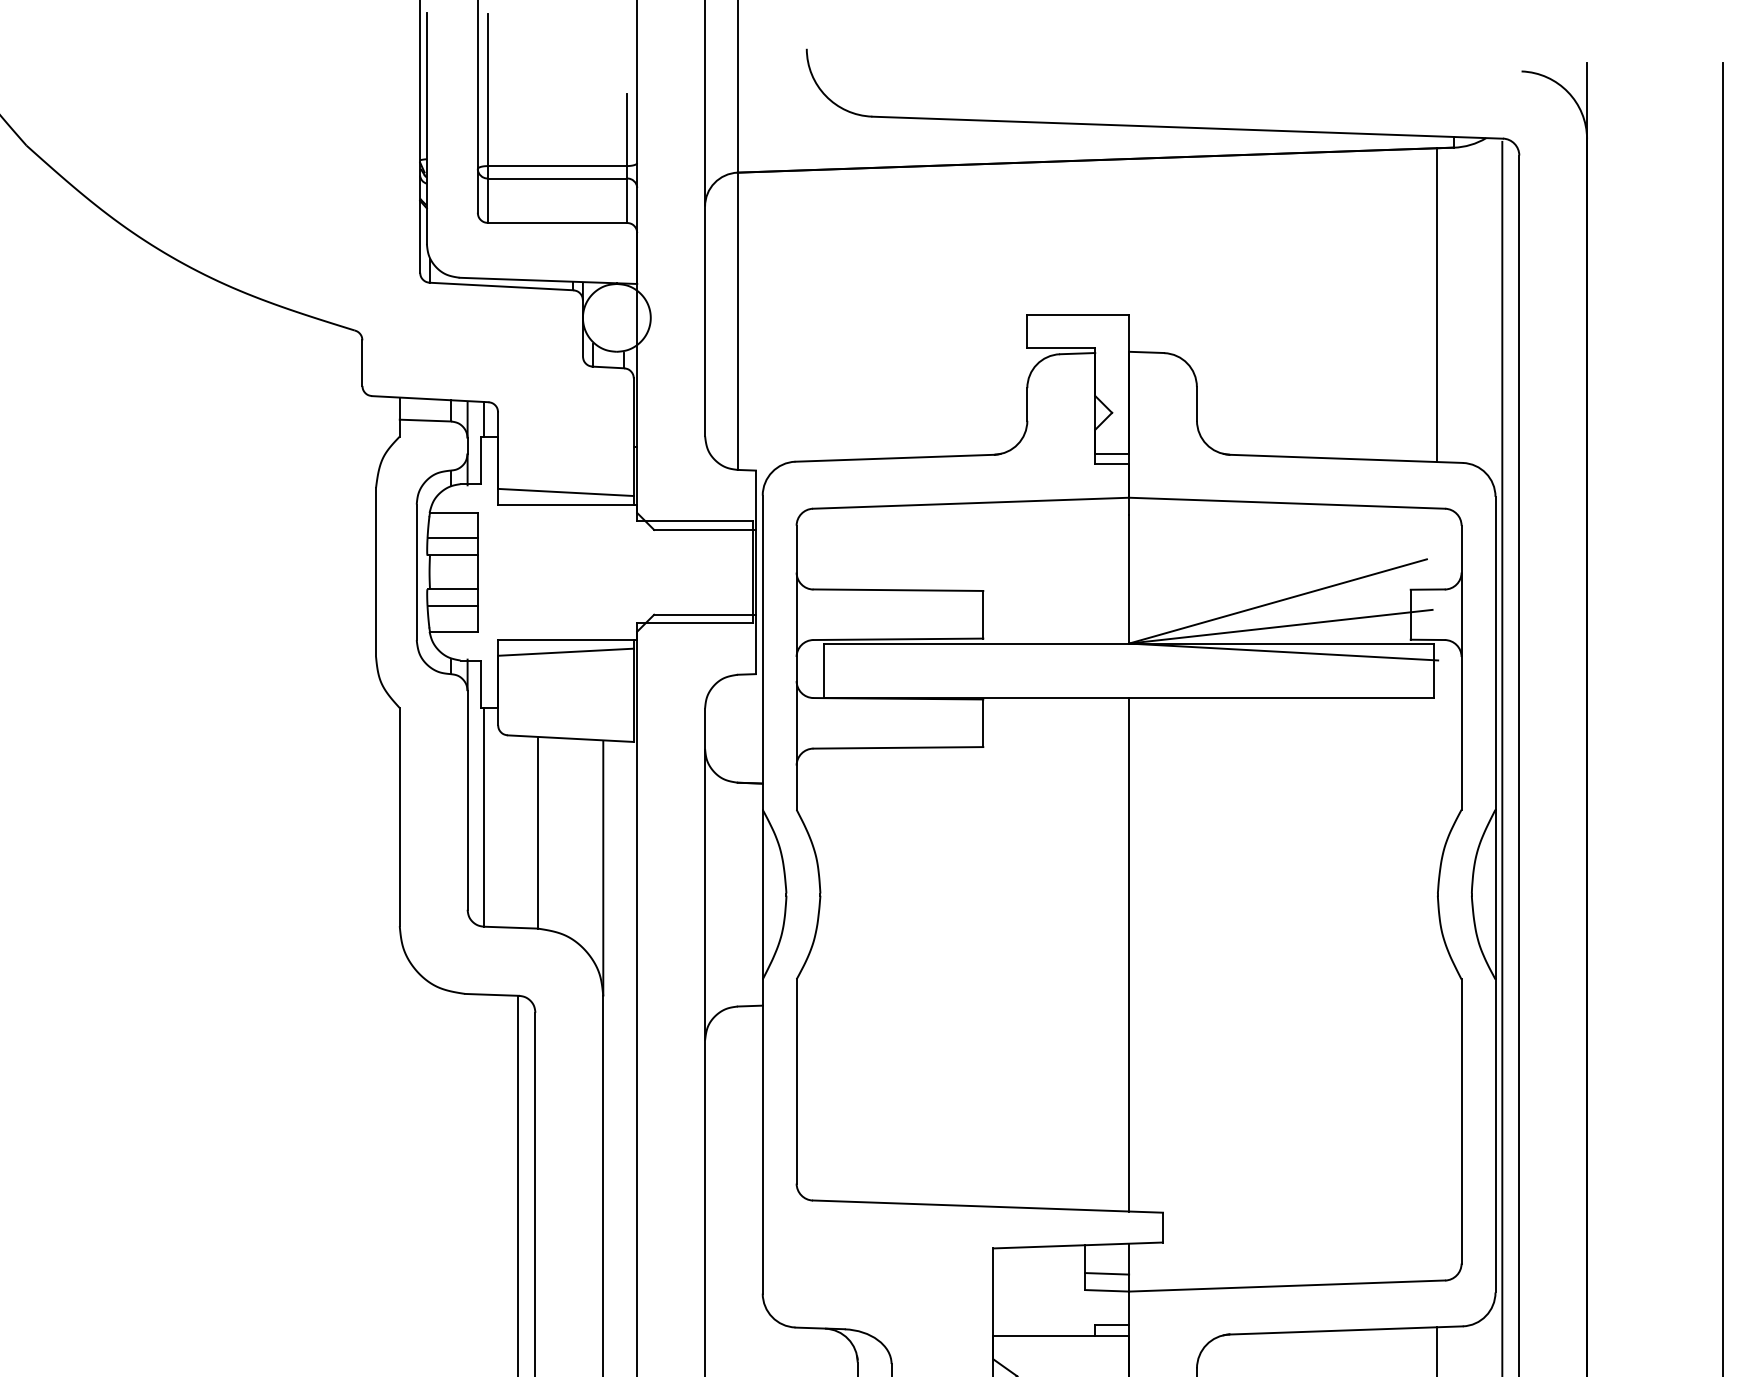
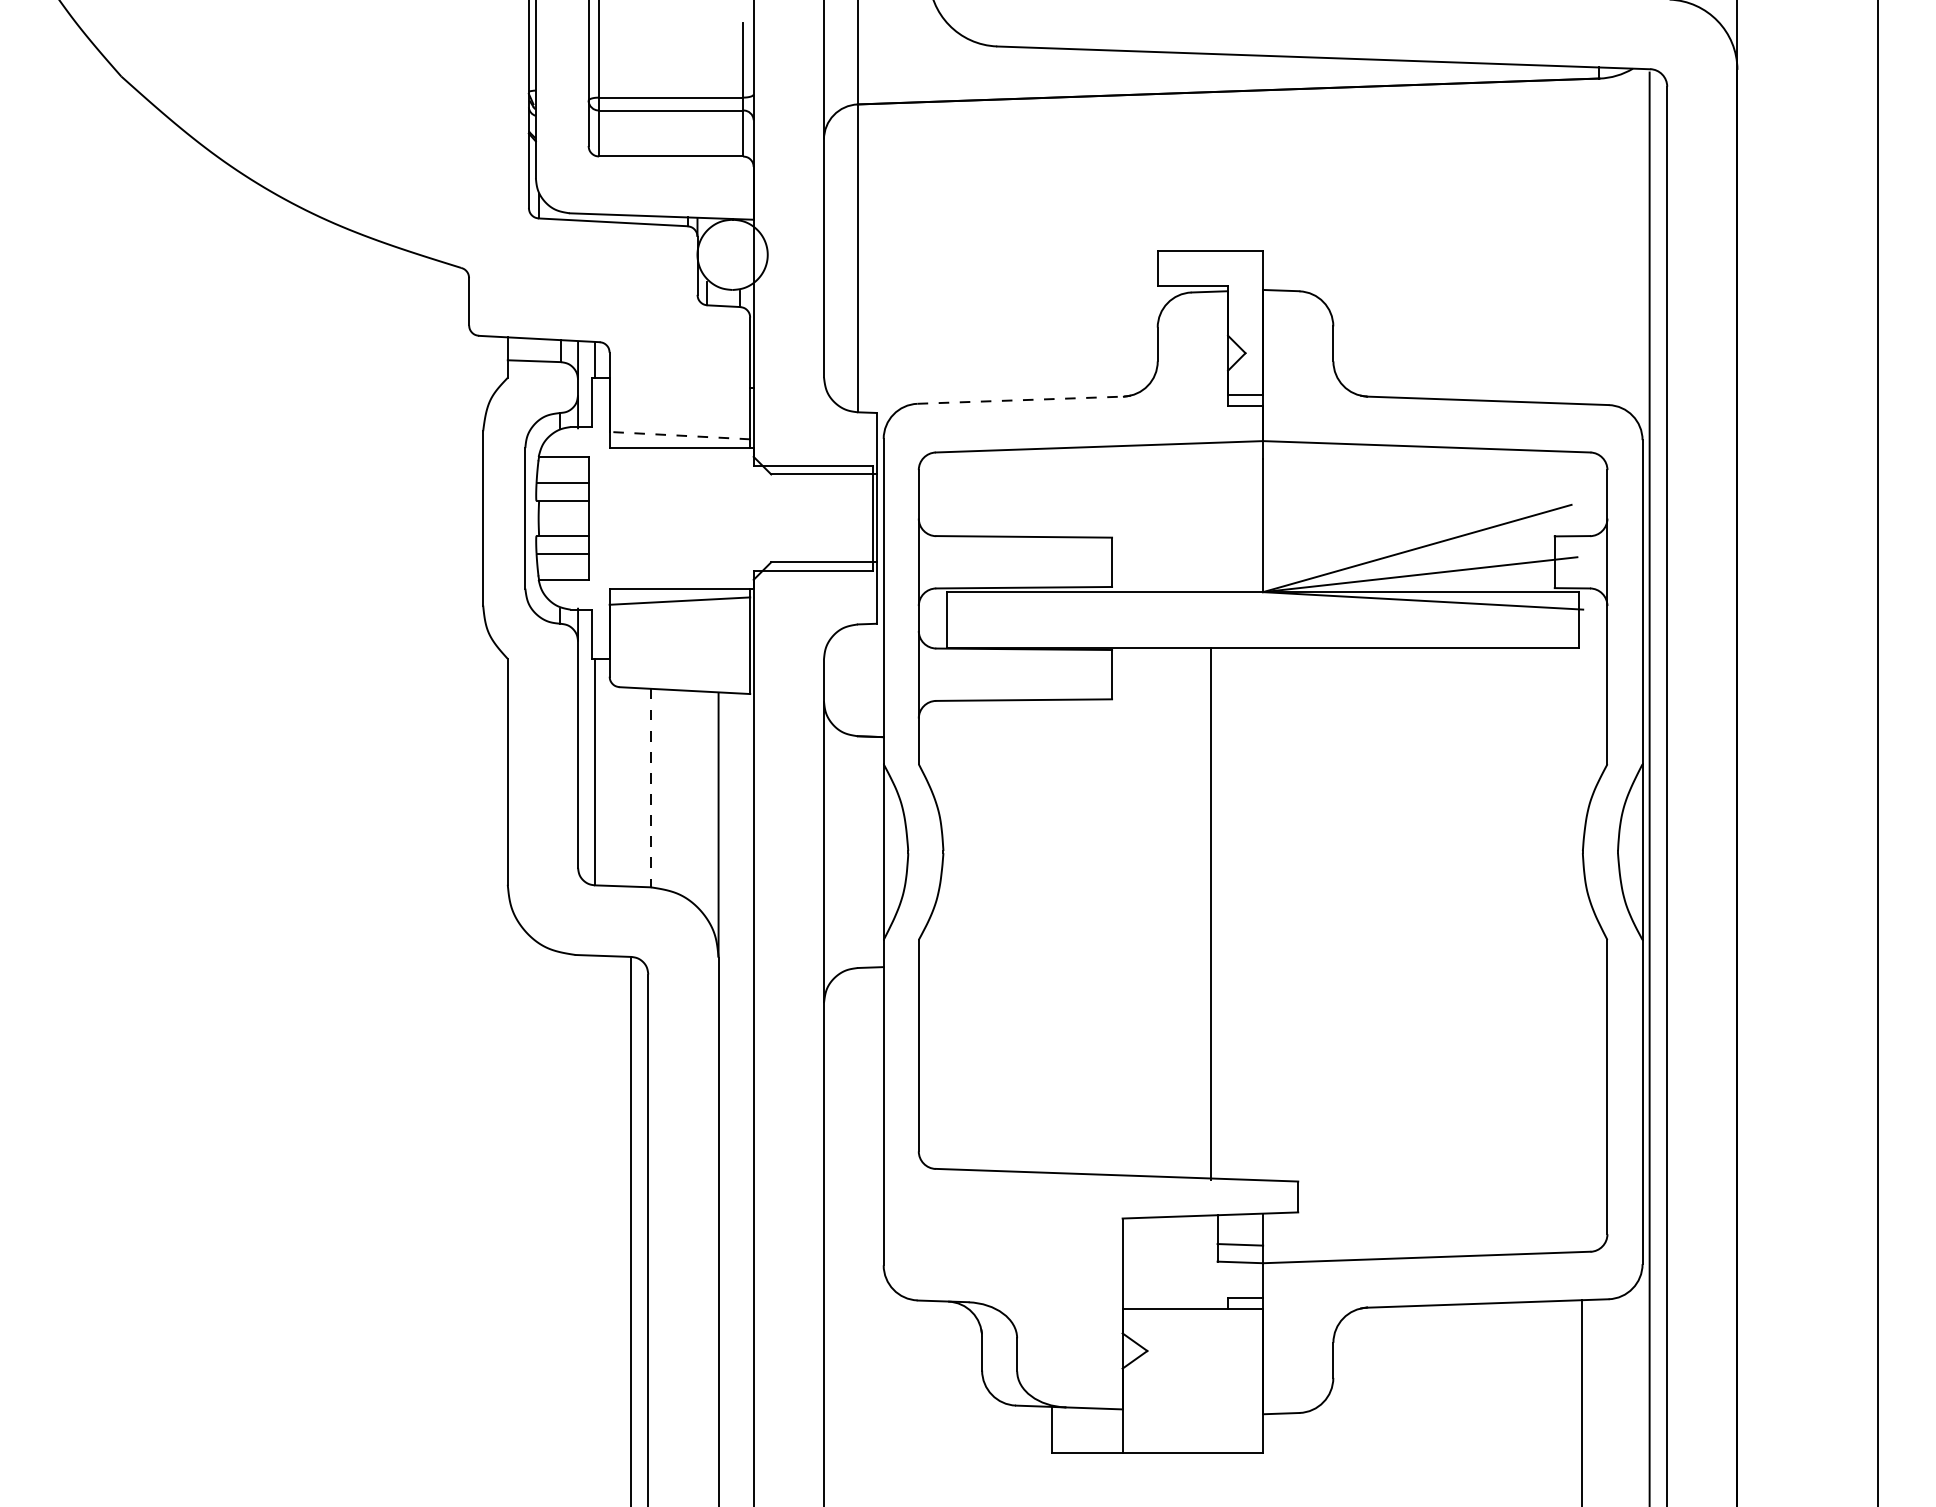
line: (1436, 305) -> (1581, 241), removed
line: (895, 458) -> (1021, 400), solid -> dashed
line: (565, 492) -> (679, 435), solid -> dashed
line: (537, 833) -> (650, 788), solid -> dashed
line: (1129, 954) -> (1211, 914), moved

